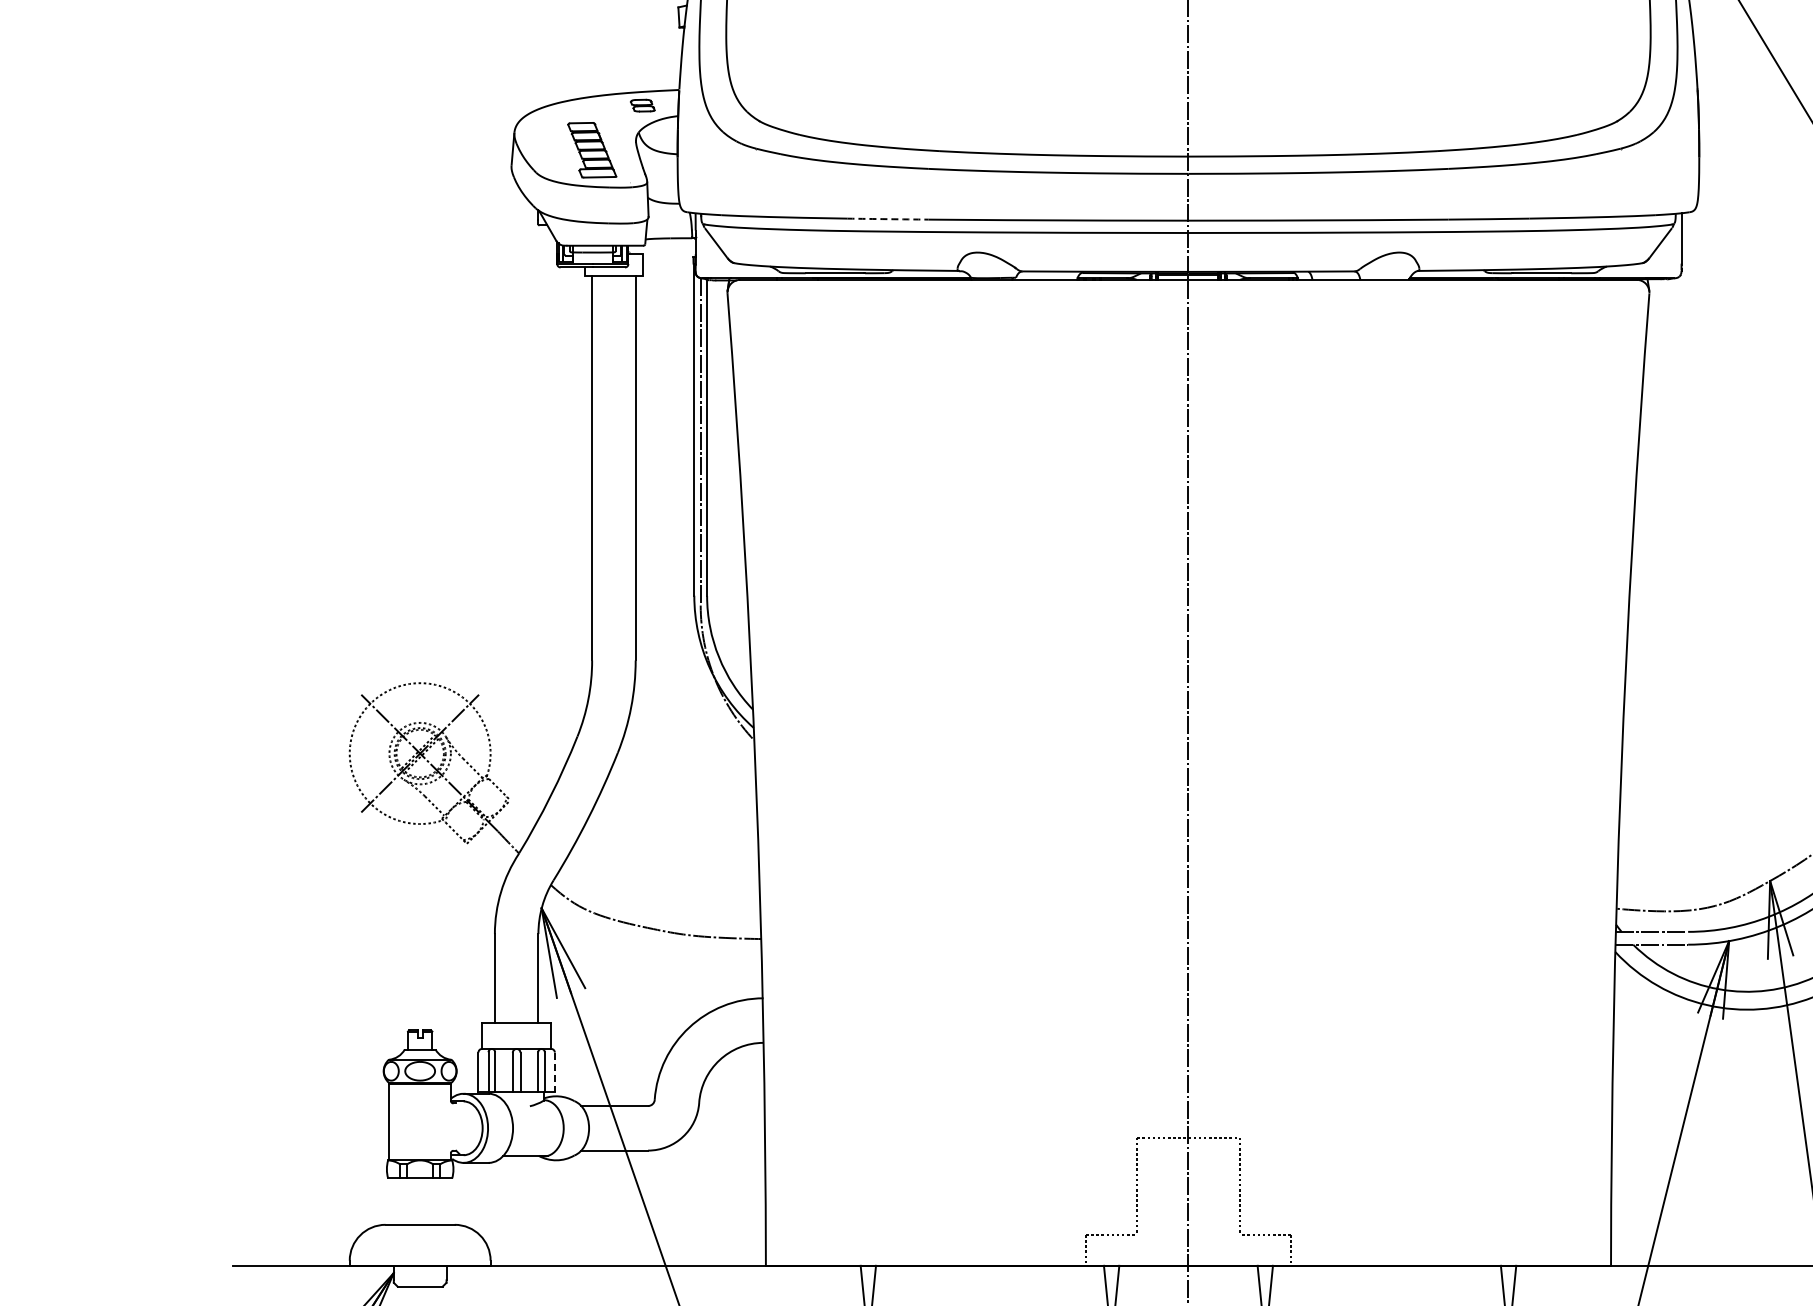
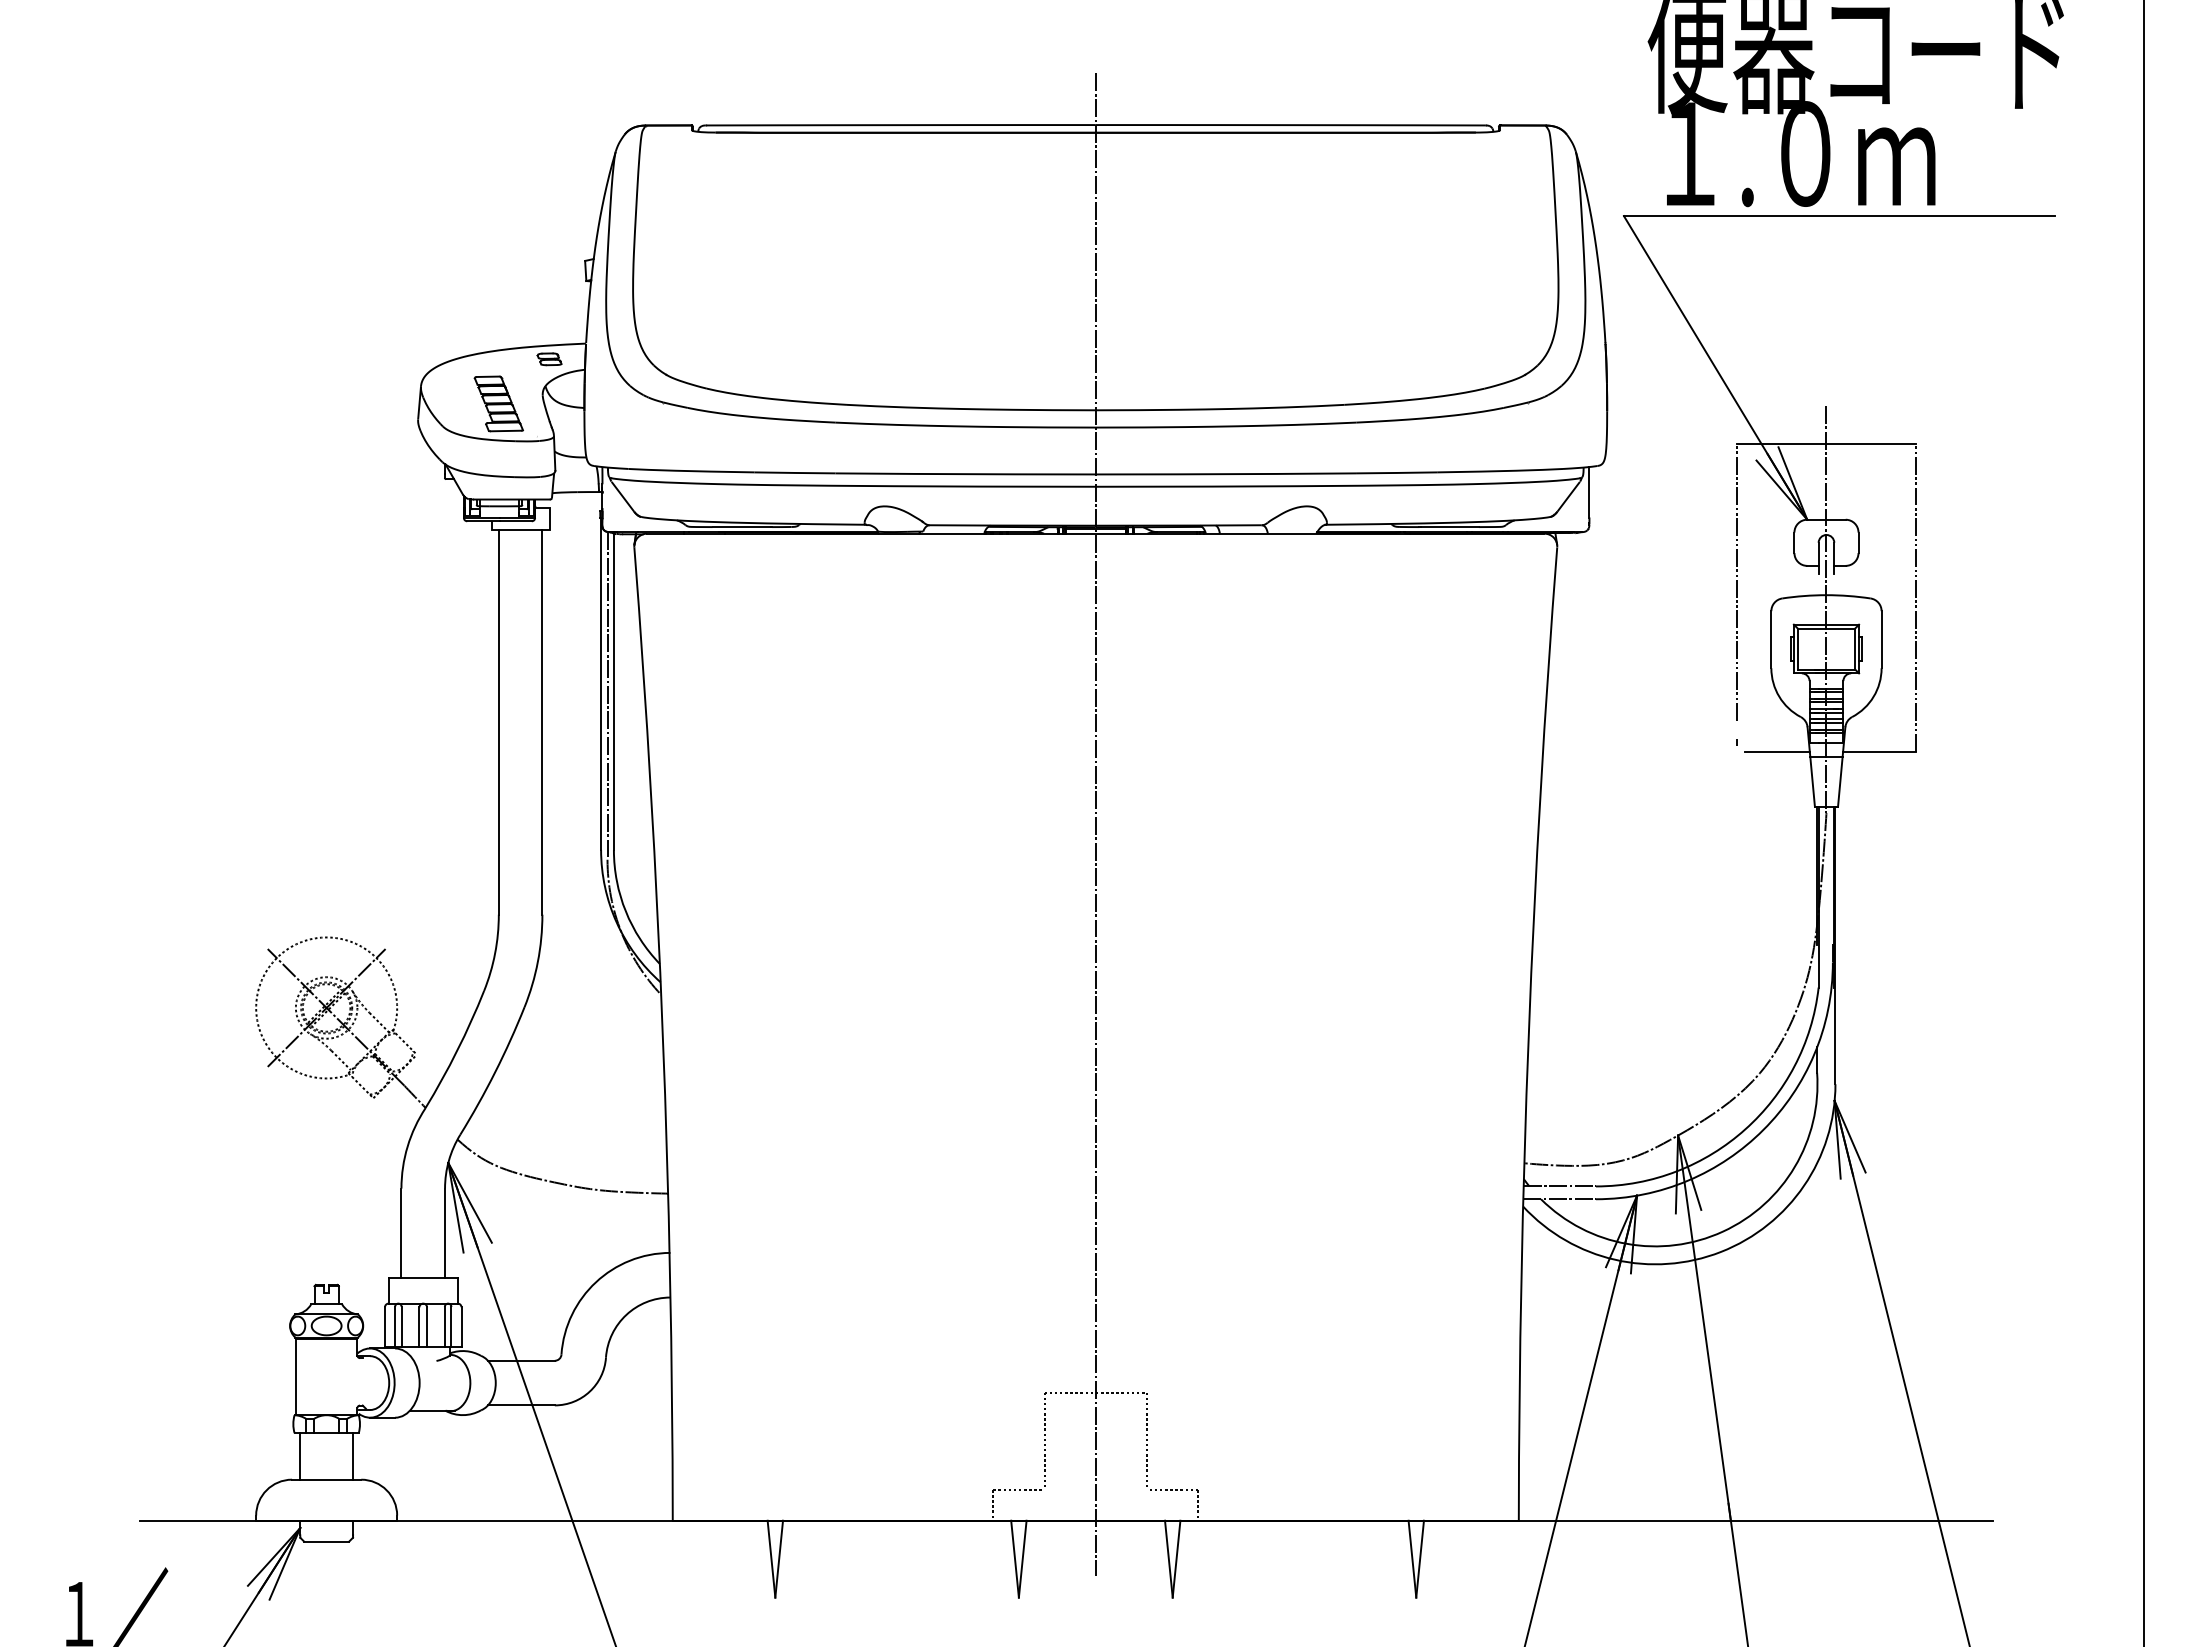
arc: (887, 218) -> (794, 472), dashed -> solid
line: (554, 1072) -> (461, 1327), dashed -> solid
line: (394, 1201) -> (300, 1456), added
line: (445, 1201) -> (352, 1456), added

